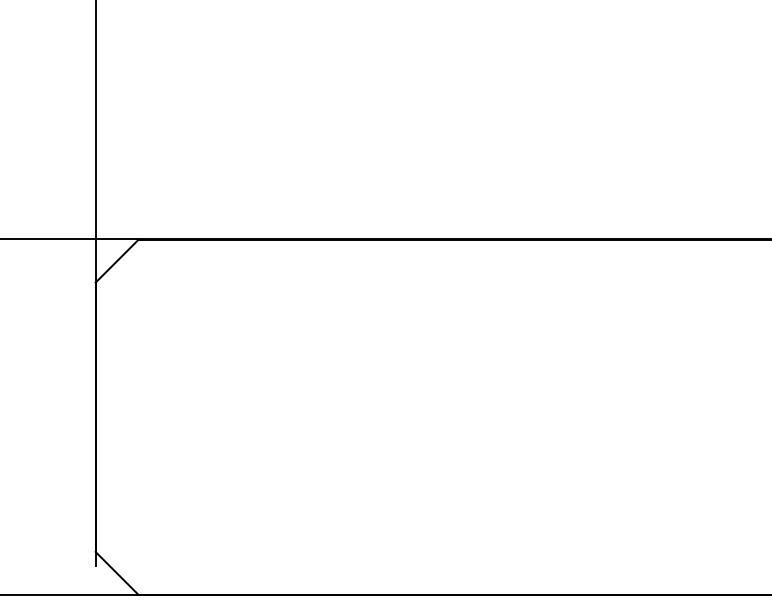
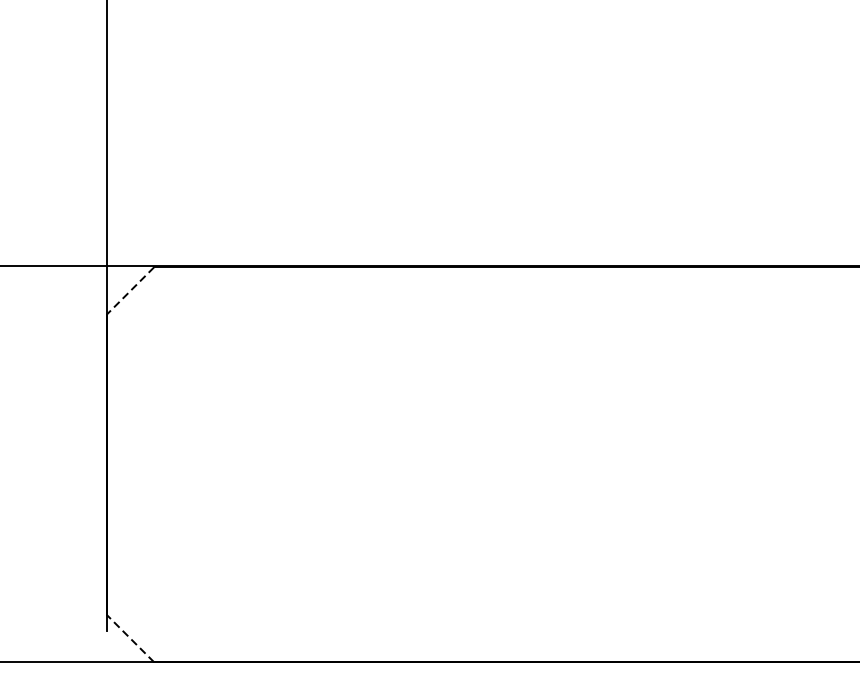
line: (116, 261) -> (129, 291), solid -> dashed
line: (116, 572) -> (129, 637), solid -> dashed

